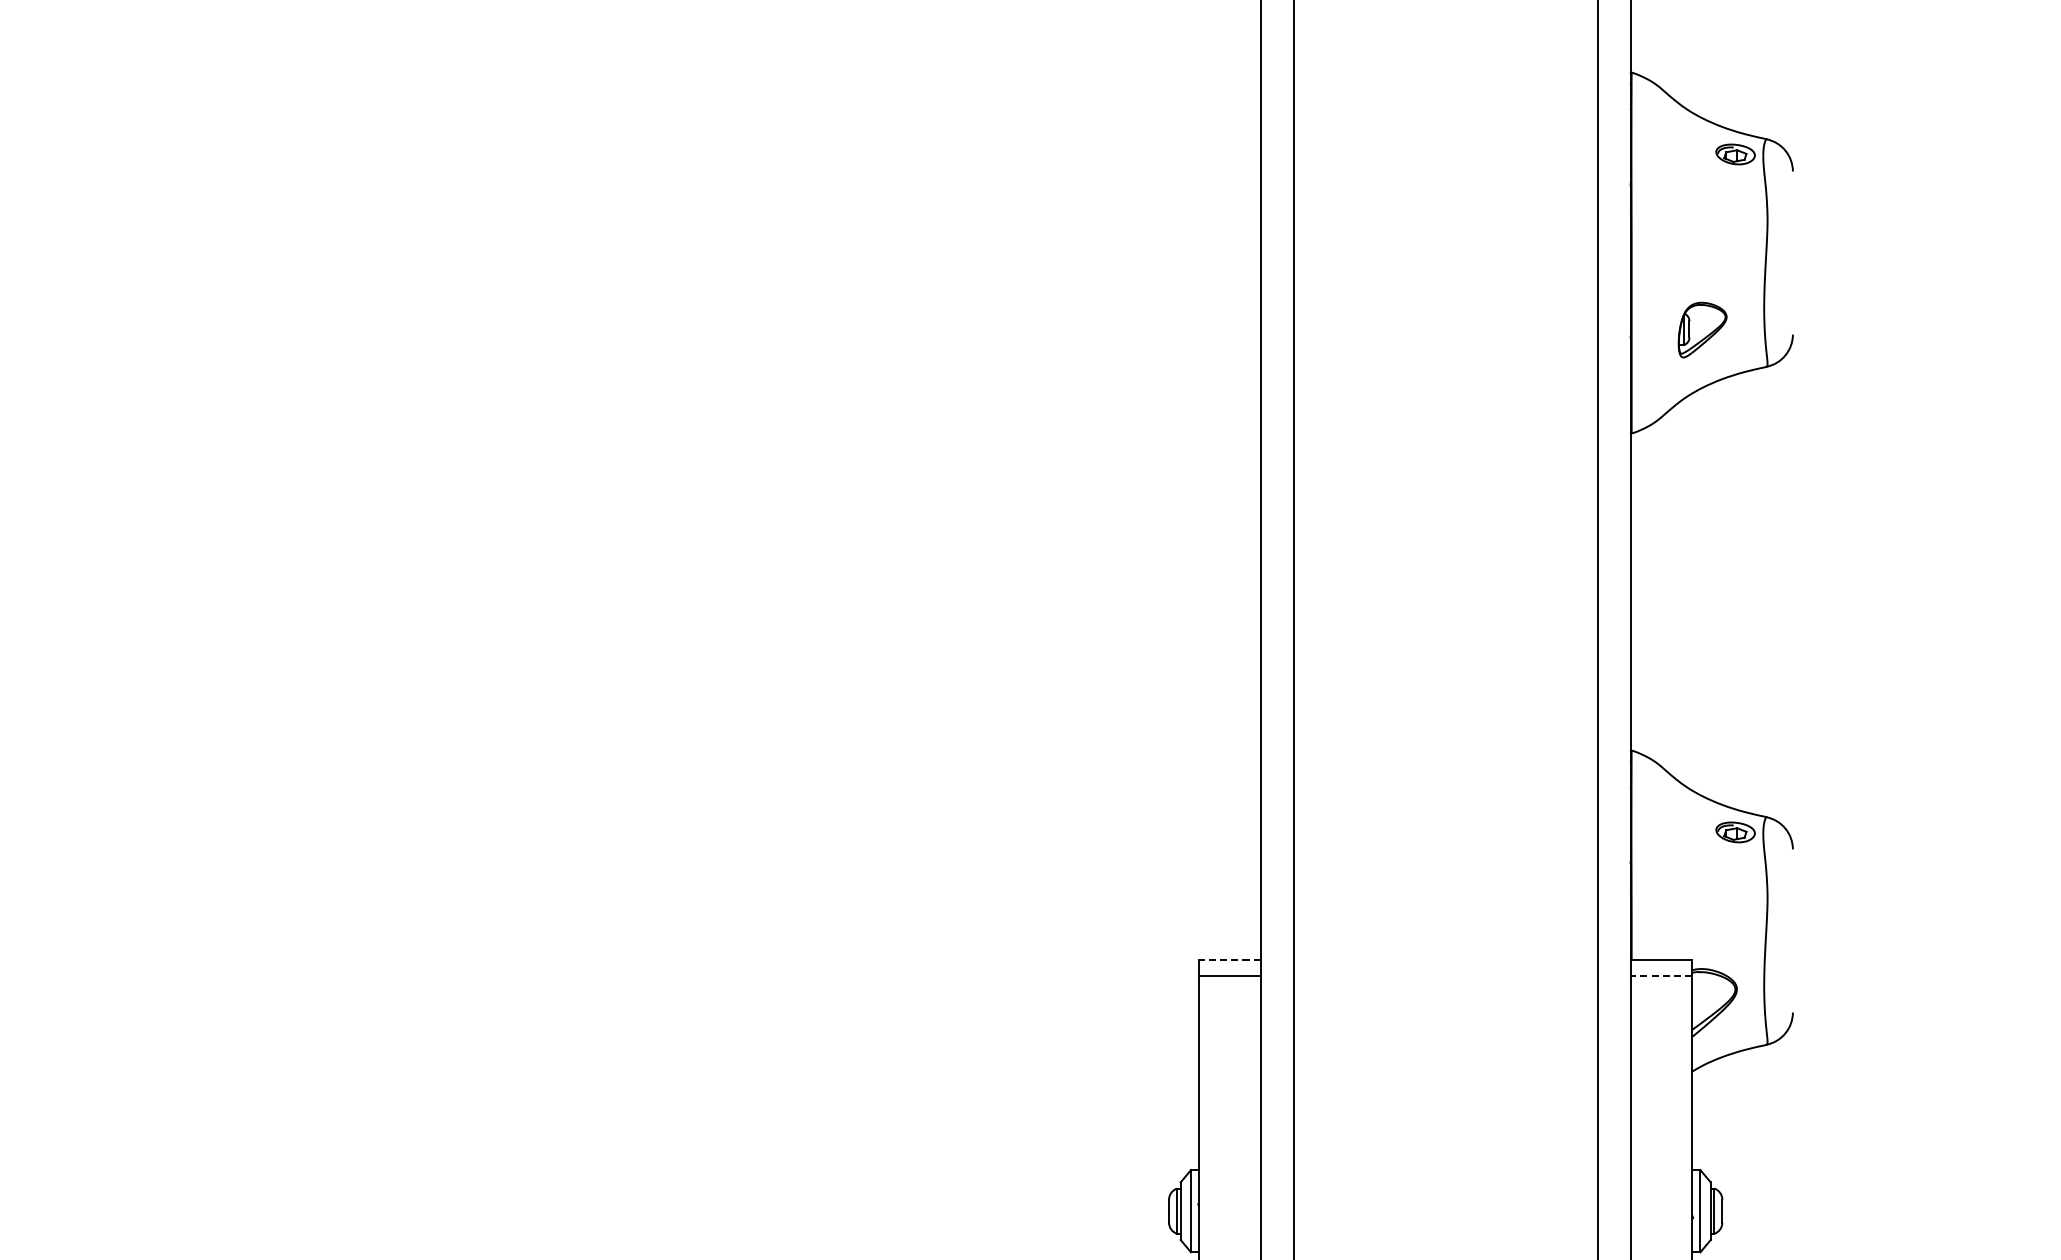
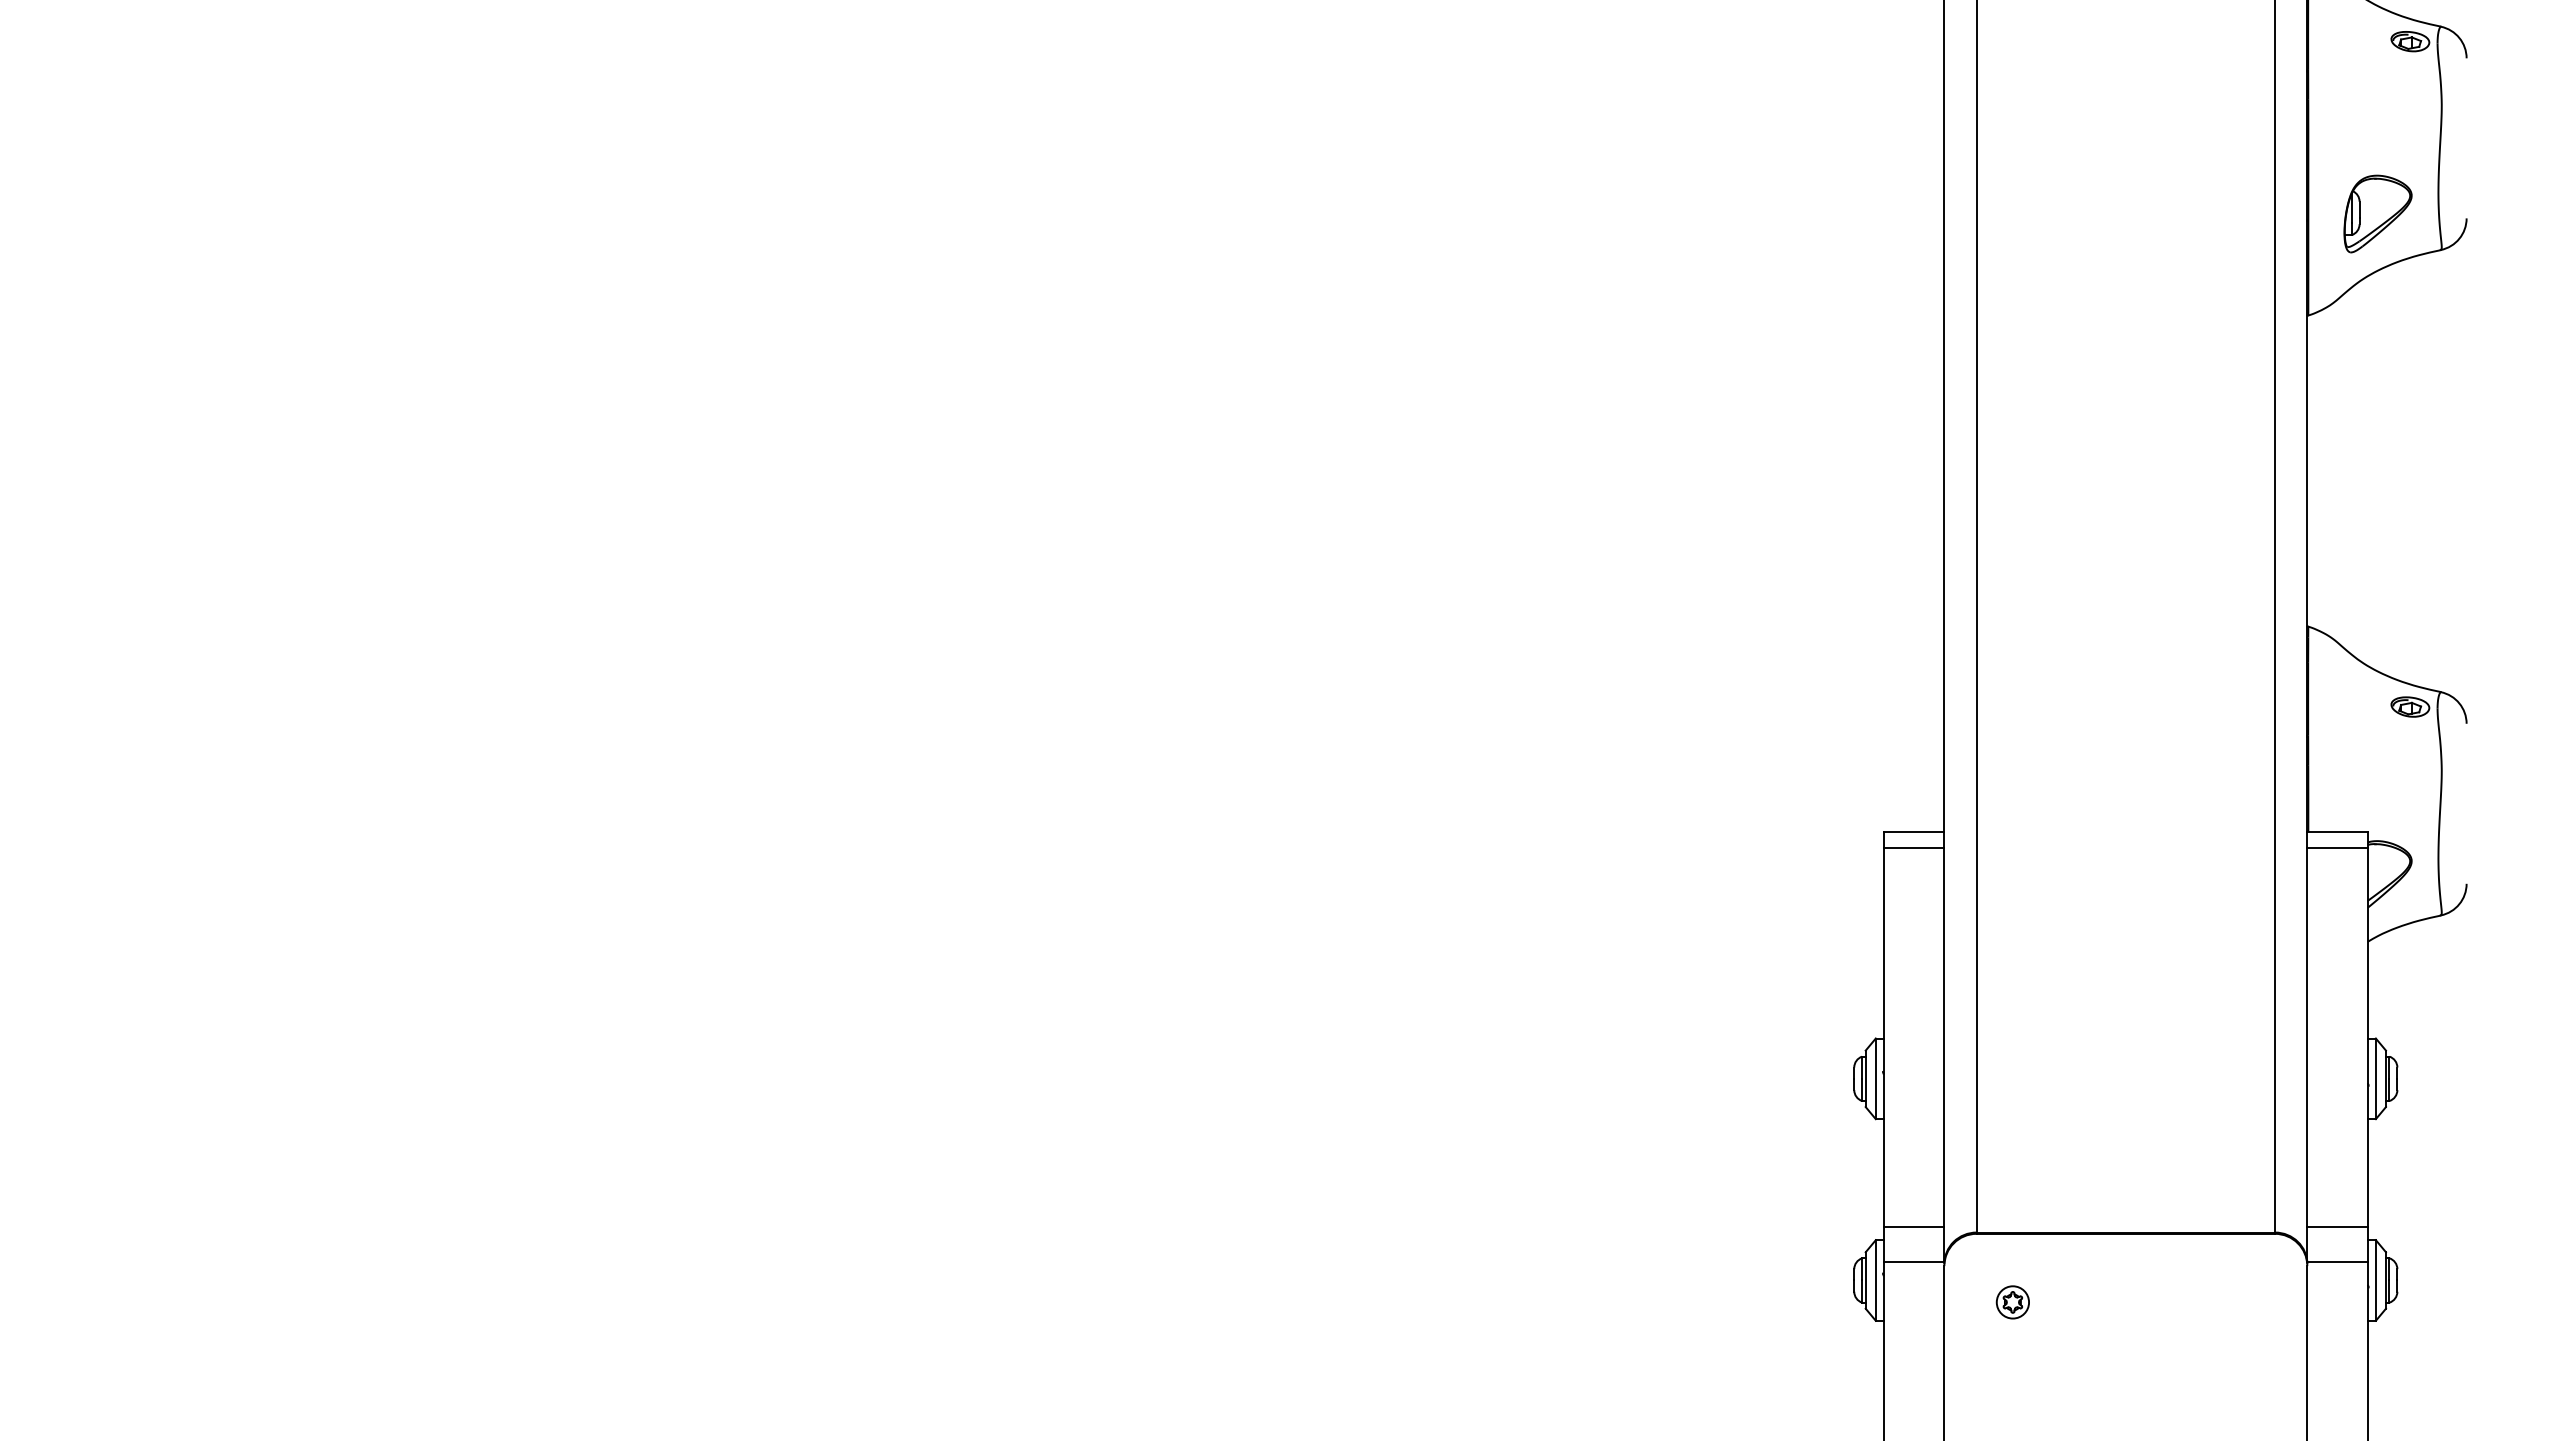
part: (1702, 329) -> (2377, 213), size x1.43
line: (1229, 960) -> (1913, 832), dashed -> solid
line: (1661, 976) -> (2337, 848), dashed -> solid

